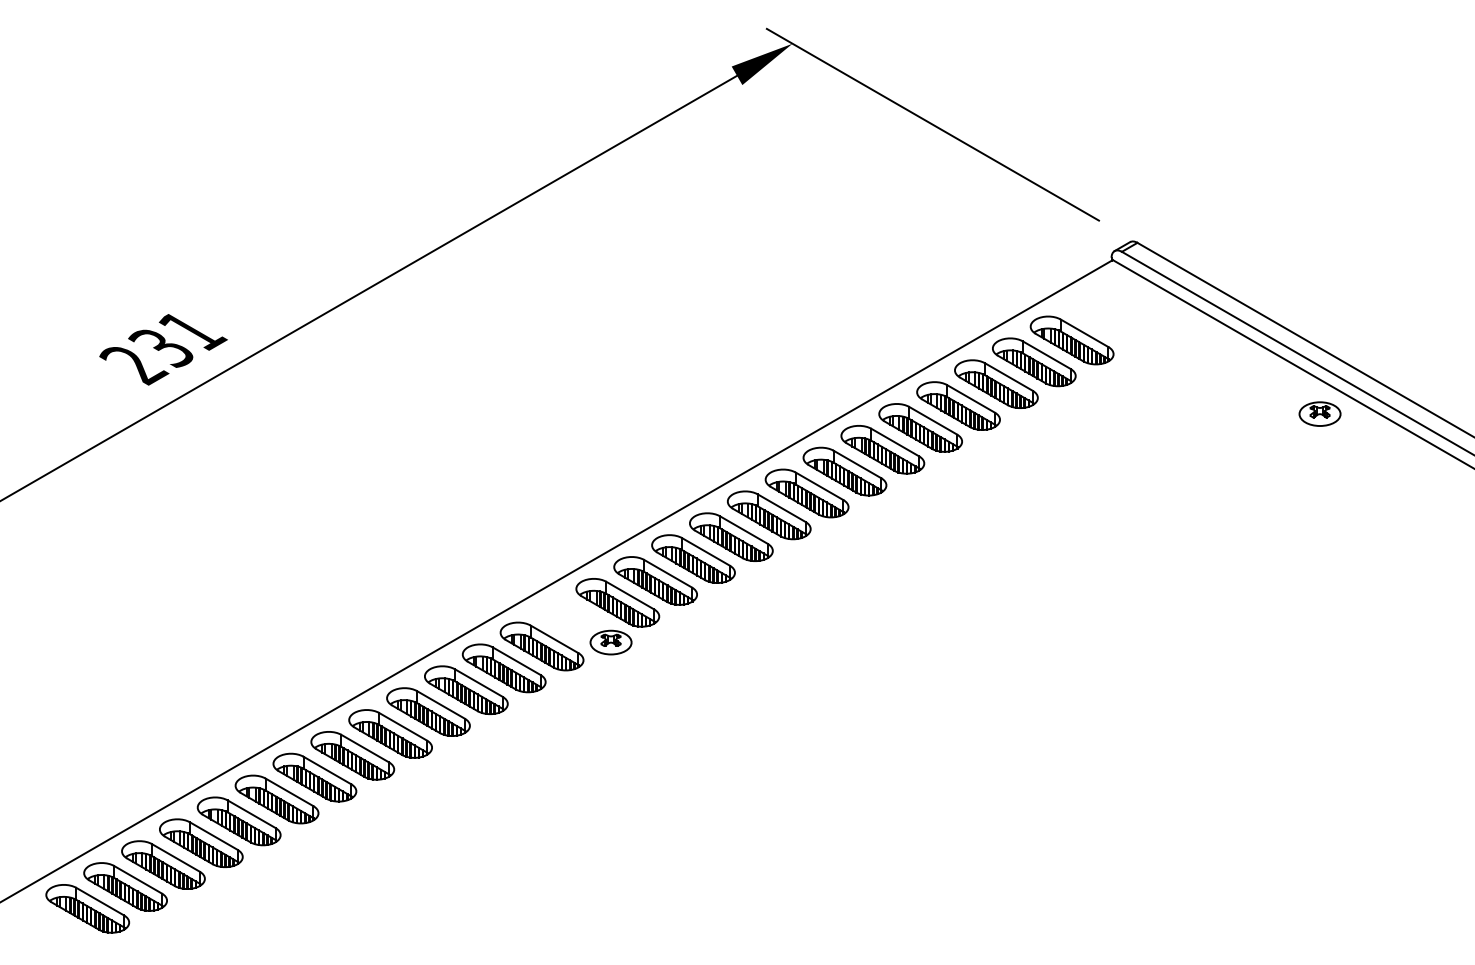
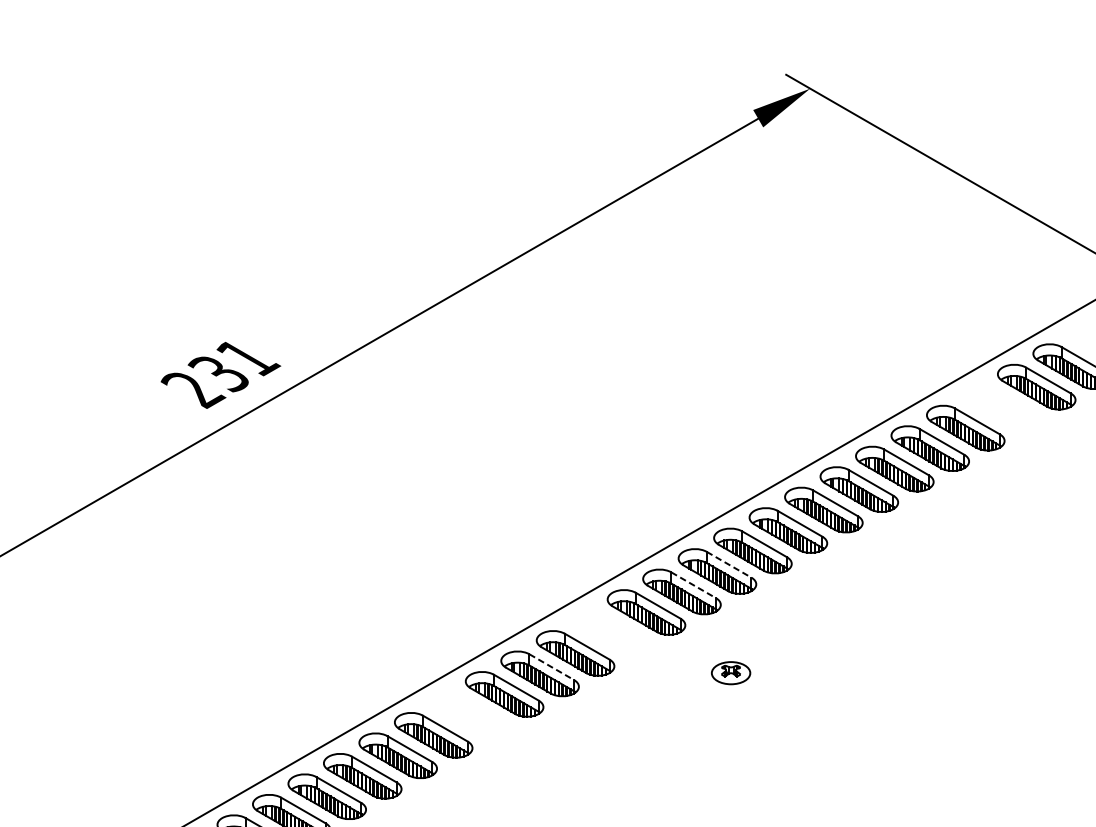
part: (996, 383) -> (1001, 406), removed
line: (705, 551) -> (728, 564), solid -> dashed
line: (668, 573) -> (694, 585), solid -> dashed
part: (610, 642) -> (730, 673), moved
line: (516, 661) -> (551, 667), solid -> dashed
part: (428, 711) -> (469, 714), removed

